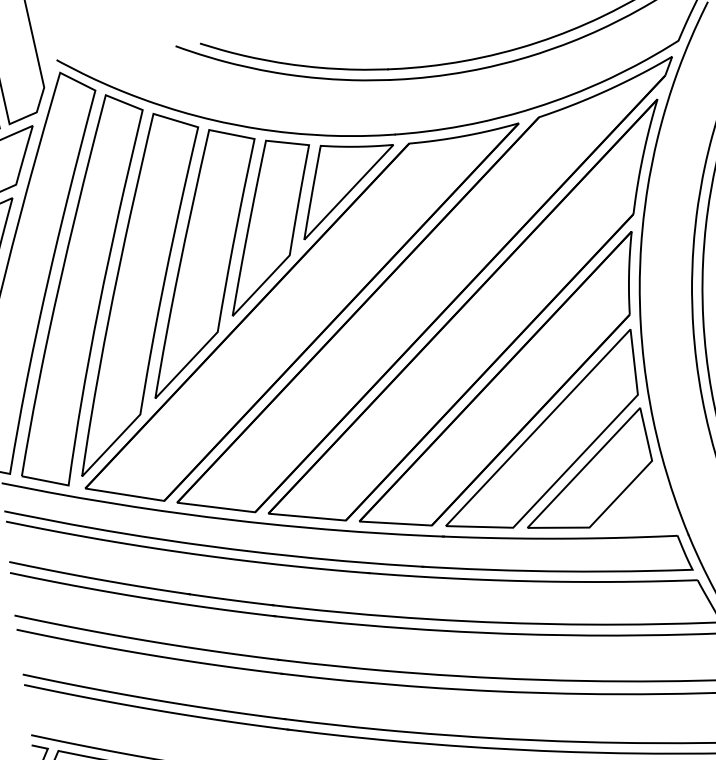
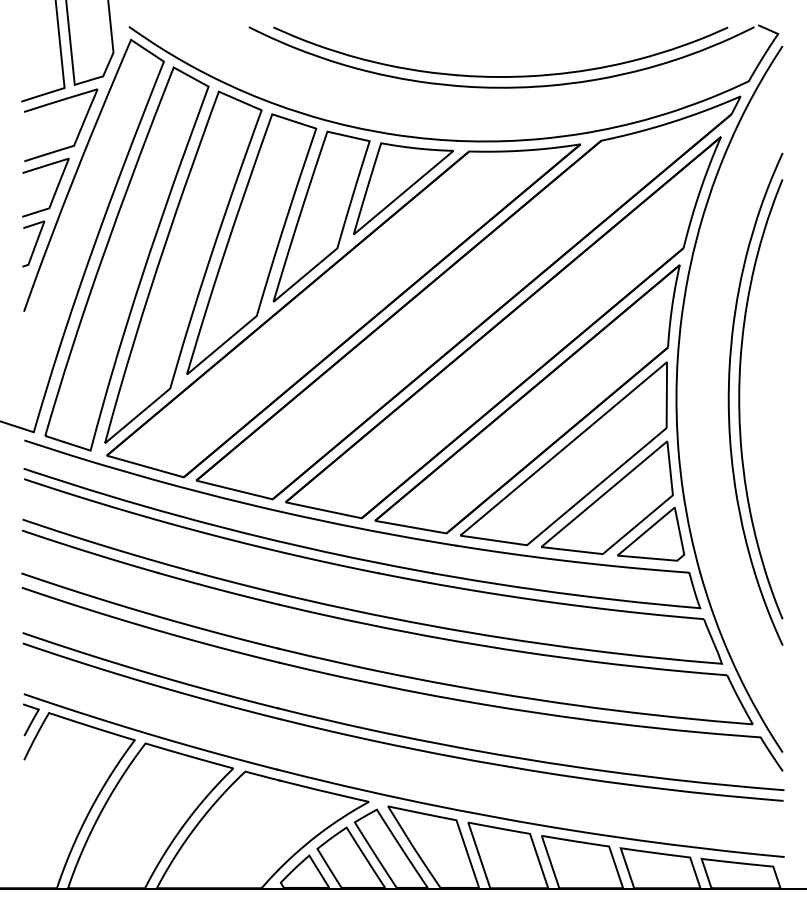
part: (635, 501) -> (651, 533), added

